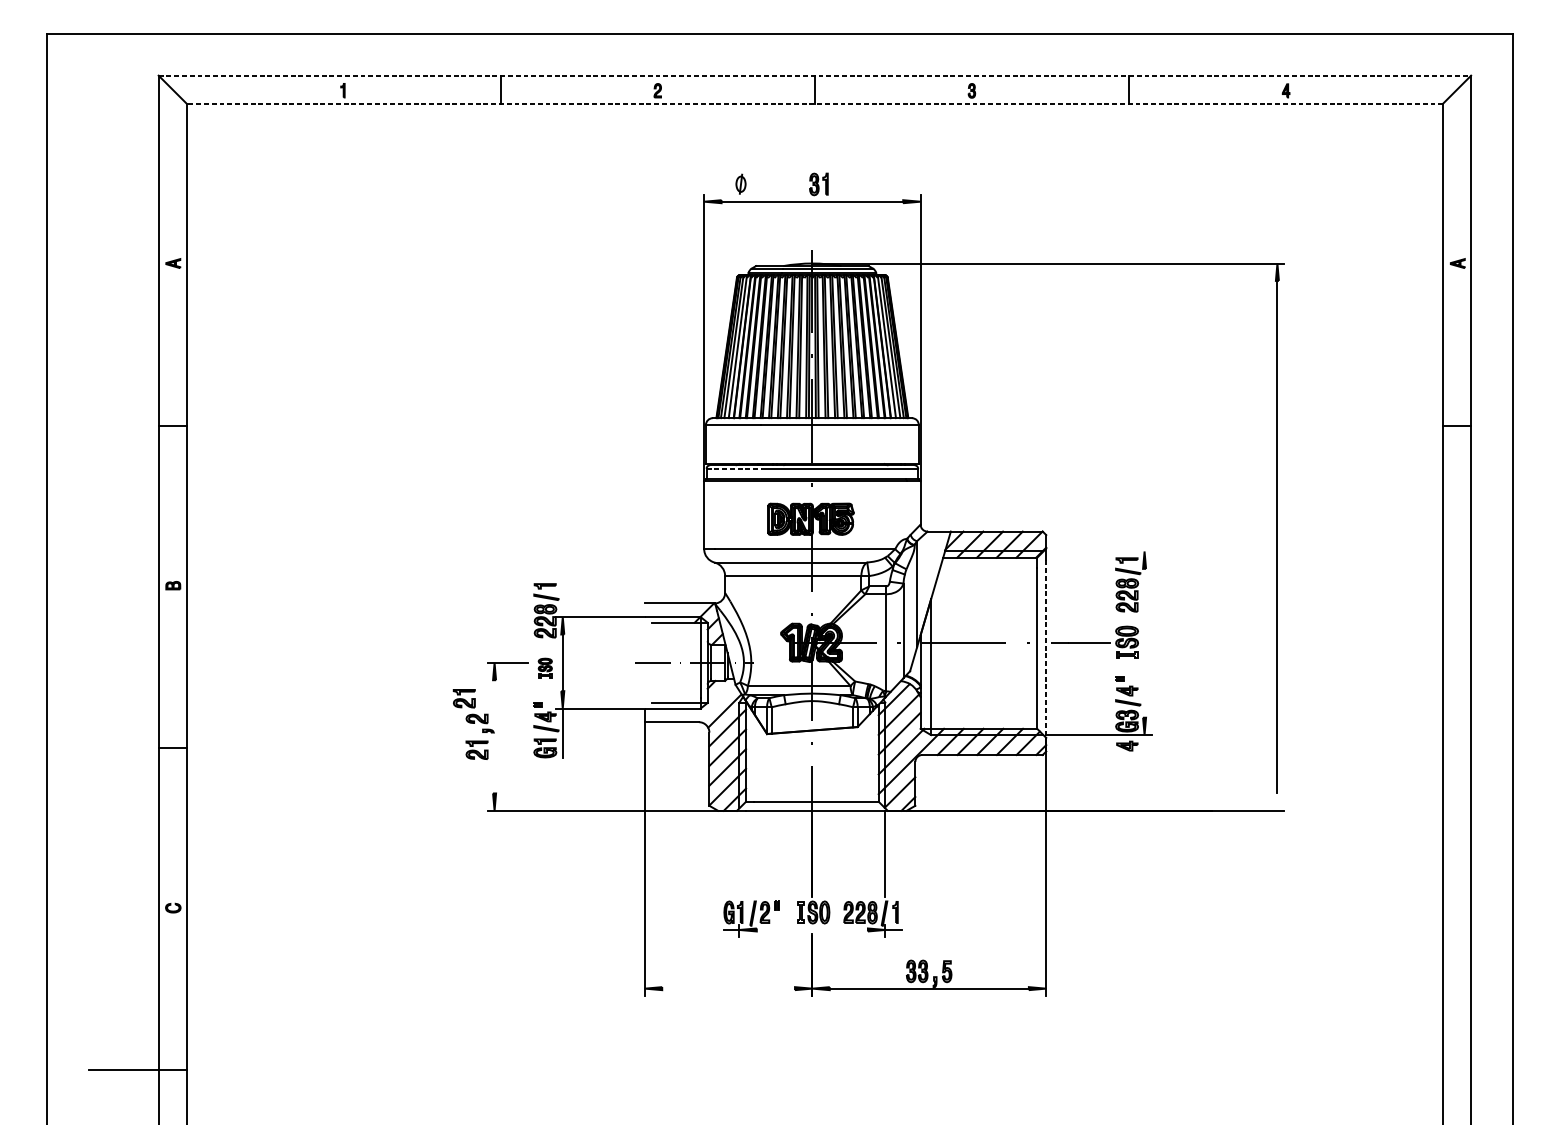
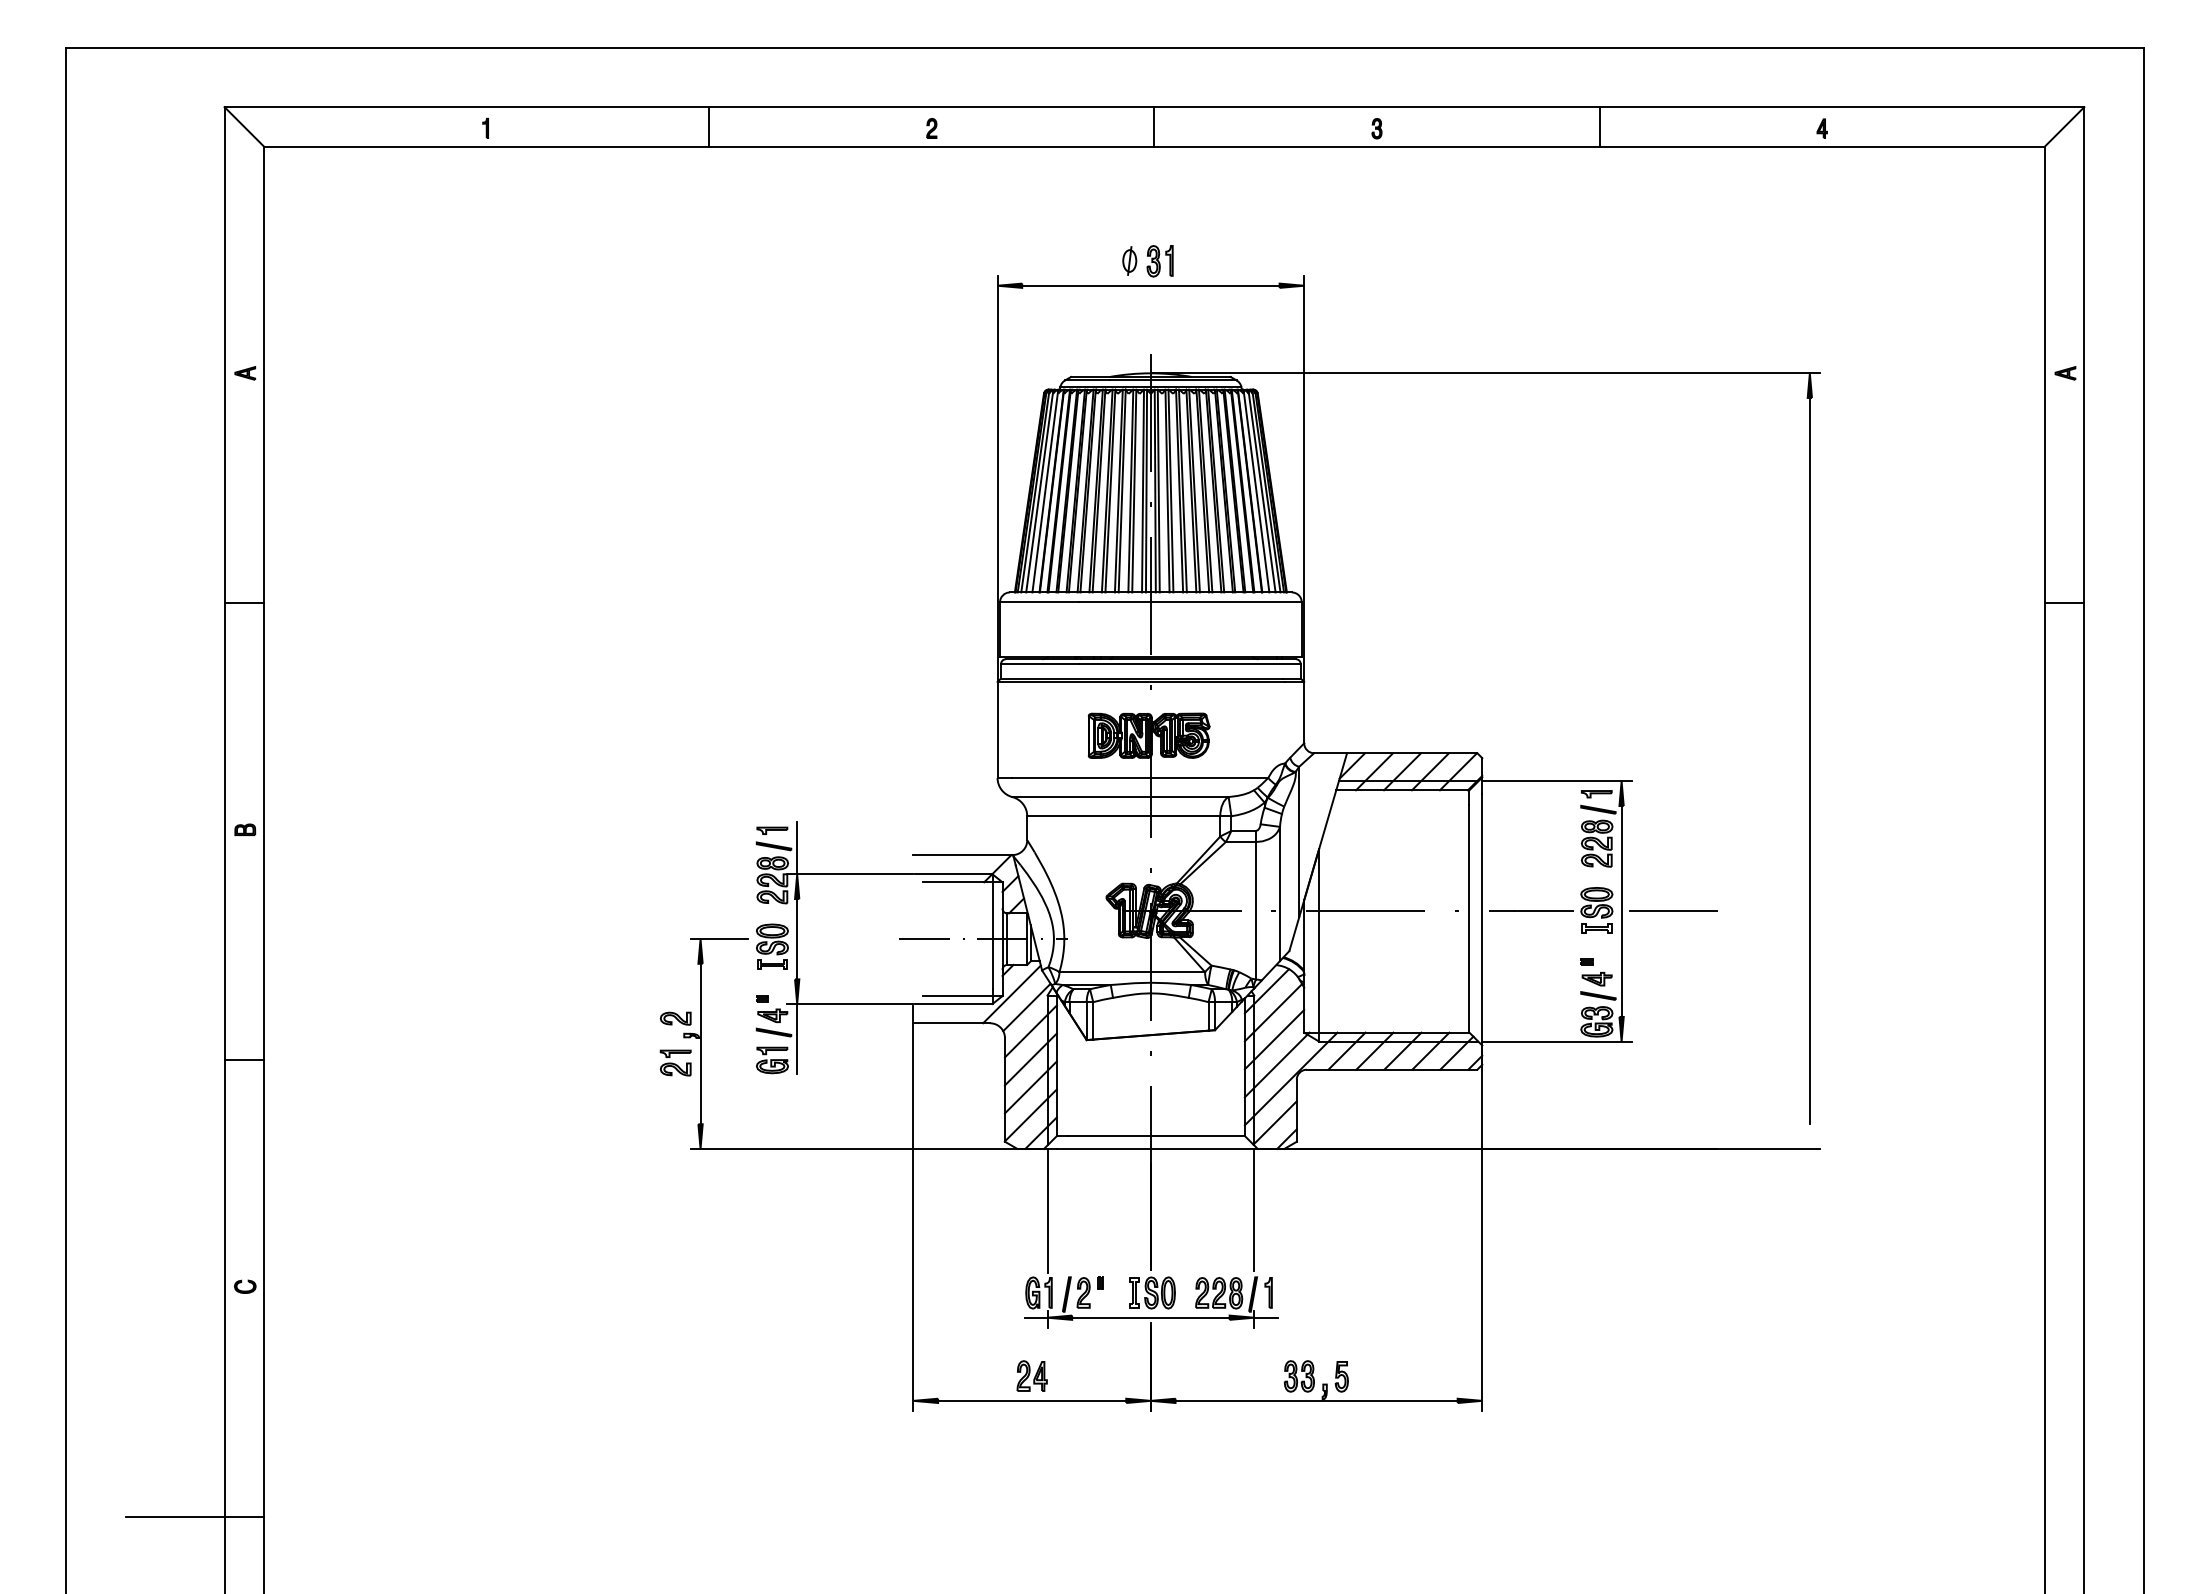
line: (814, 75) -> (1154, 107), dashed -> solid
line: (814, 103) -> (1153, 146), dashed -> solid
part: (740, 183) -> (1129, 260), moved
line: (734, 468) -> (1040, 664), dashed -> solid
line: (1098, 551) -> (1556, 781), added
line: (562, 598) -> (797, 847), added
line: (1144, 643) -> (1621, 911), added
line: (1181, 643) -> (1673, 911), added
line: (1046, 648) -> (1482, 919), dashed -> solid
part: (545, 668) -> (772, 946), size x1.67
part: (464, 698) -> (657, 989), removed
line: (714, 701) -> (1011, 994), added
line: (494, 736) -> (700, 1043), added
part: (1126, 746) -> (1596, 1057), removed
line: (739, 854) -> (1047, 1210), added
line: (812, 929) -> (1150, 1317), added
part: (728, 970) -> (1031, 1375), added
line: (728, 988) -> (1032, 1400), added

